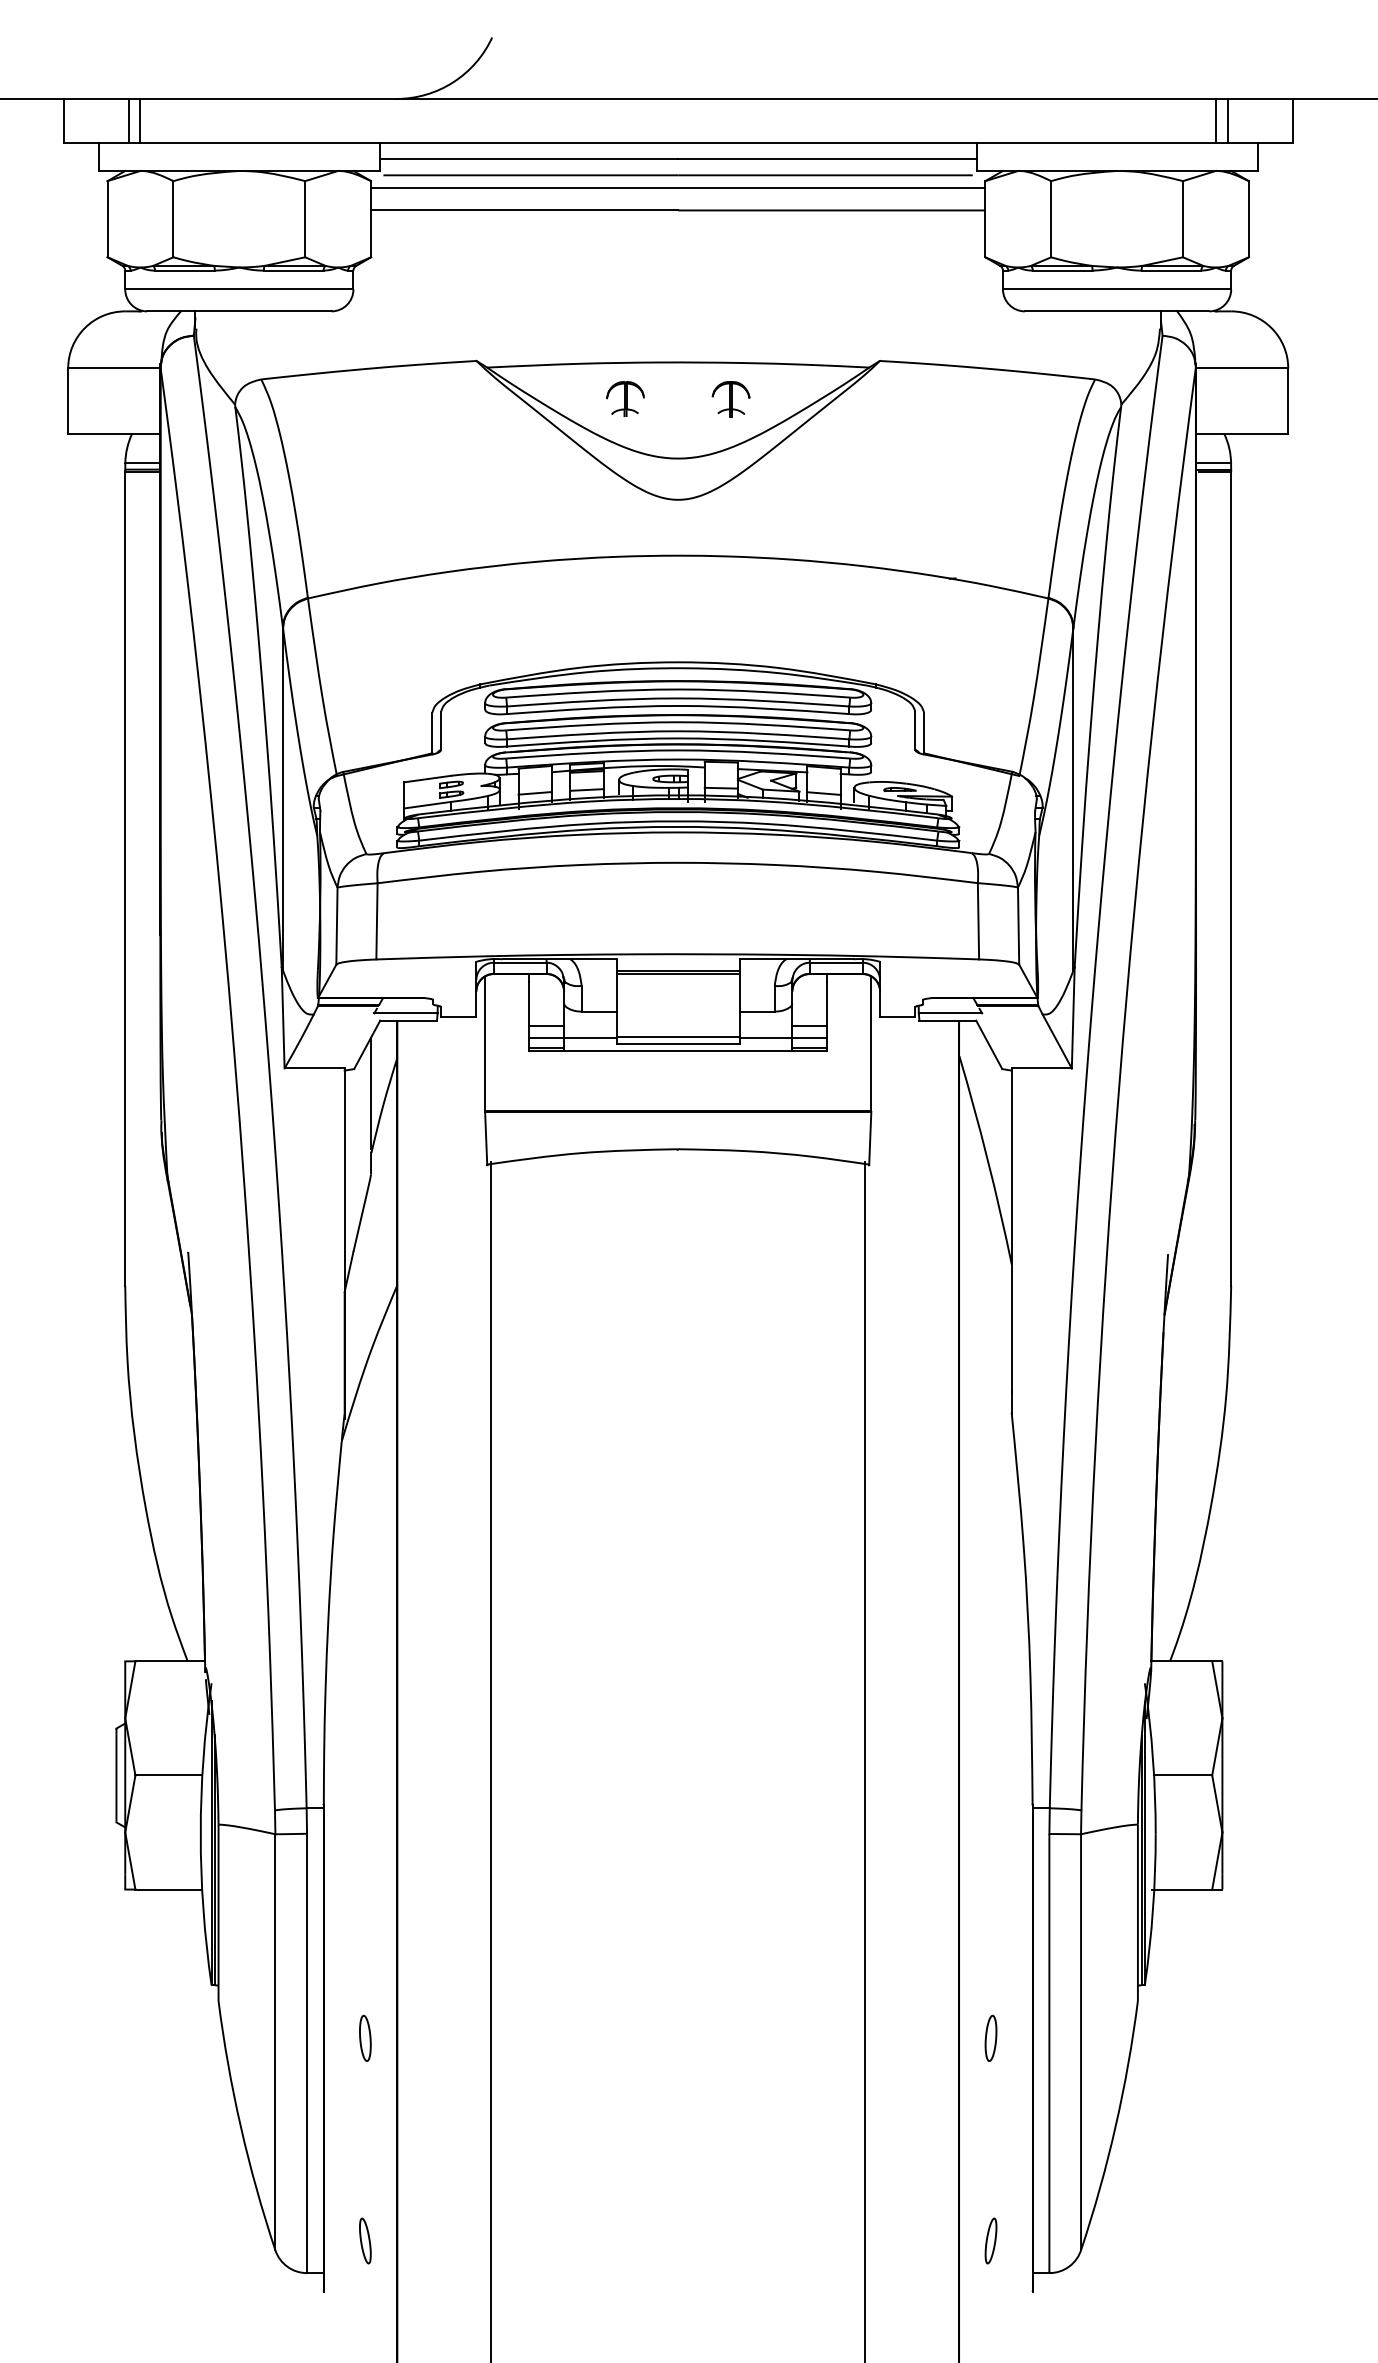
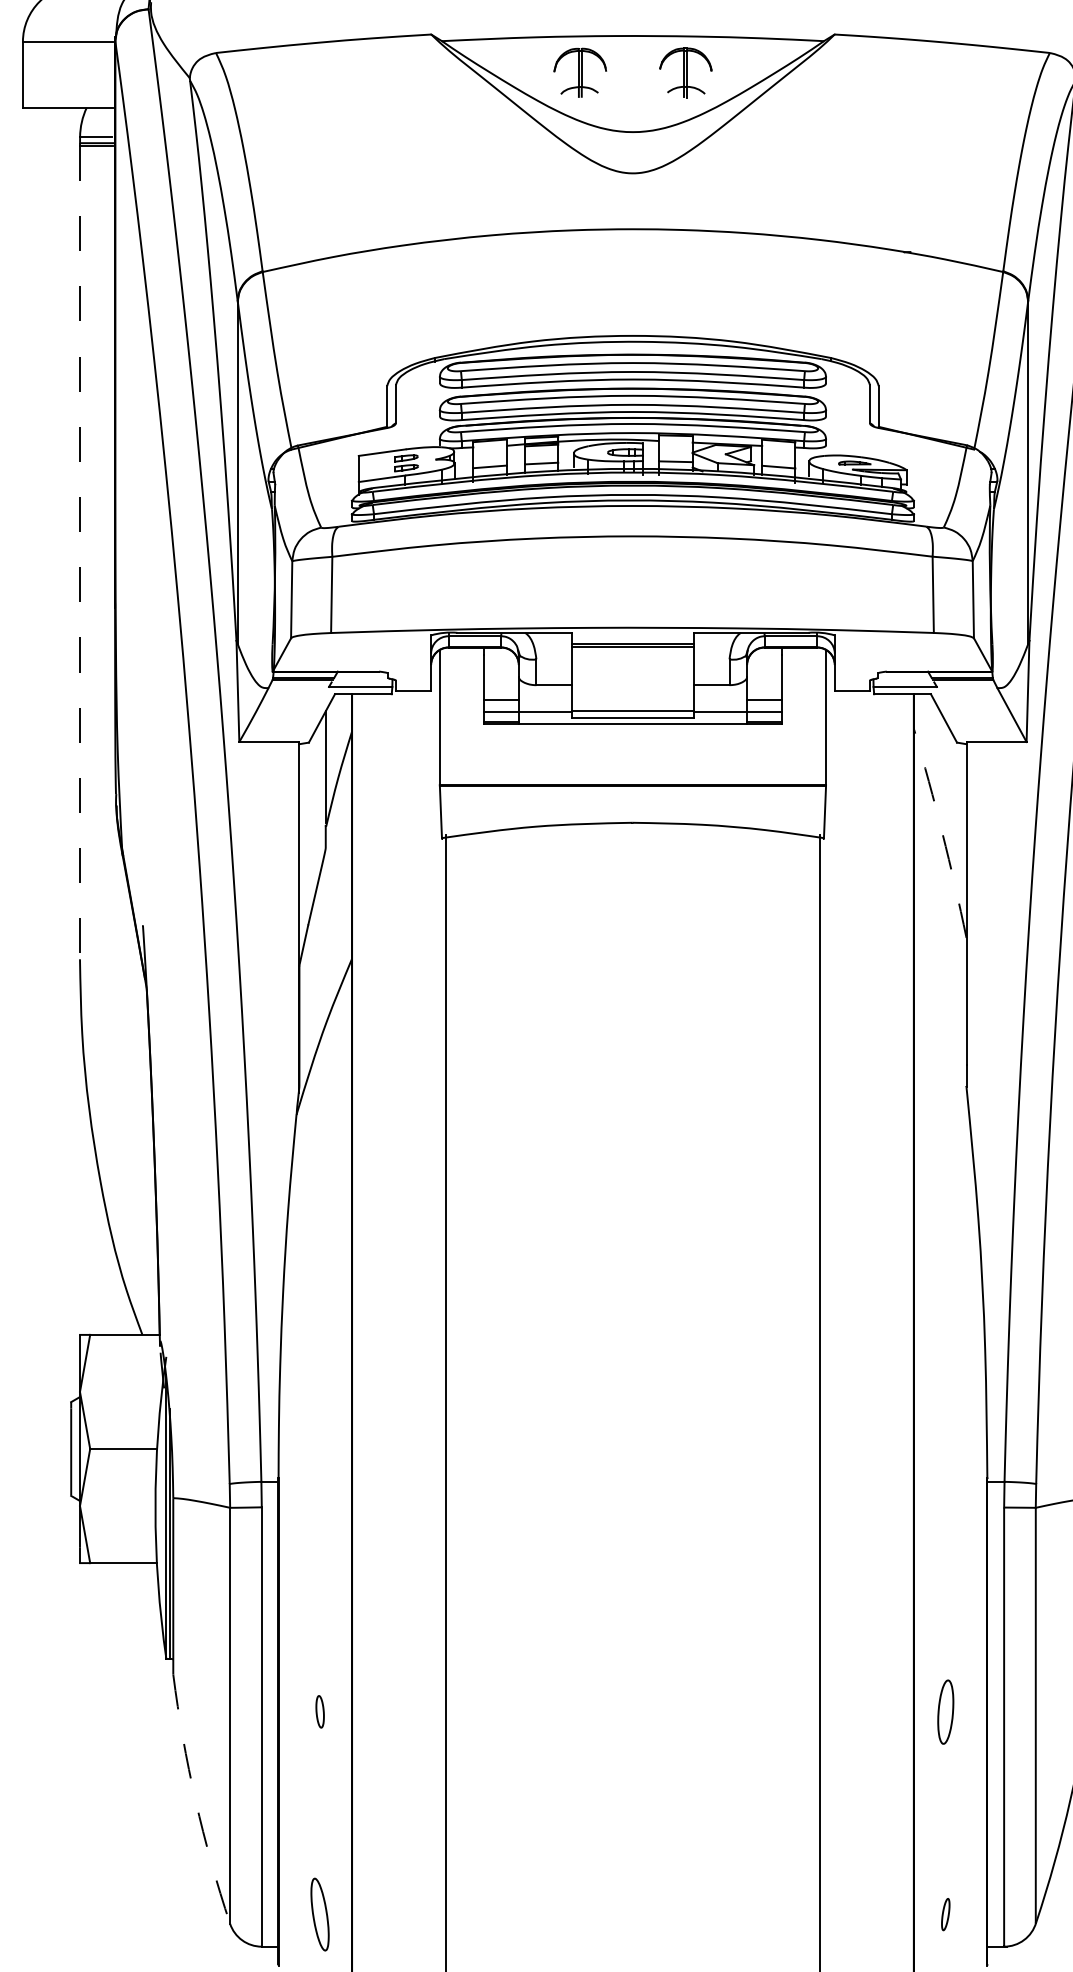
part: (625, 398) -> (580, 72), size x1.4
part: (730, 399) -> (685, 73), size x1.4
line: (125, 879) -> (80, 553), solid -> dashed
arc: (987, 1159) -> (942, 833), solid -> dashed
part: (365, 2037) -> (320, 1711), size x0.7
part: (990, 2037) -> (945, 1711), size x1.4
arc: (240, 2127) -> (195, 1801), solid -> dashed
part: (365, 2240) -> (320, 1914), size x1.6
part: (990, 2240) -> (945, 1914), size x0.7

